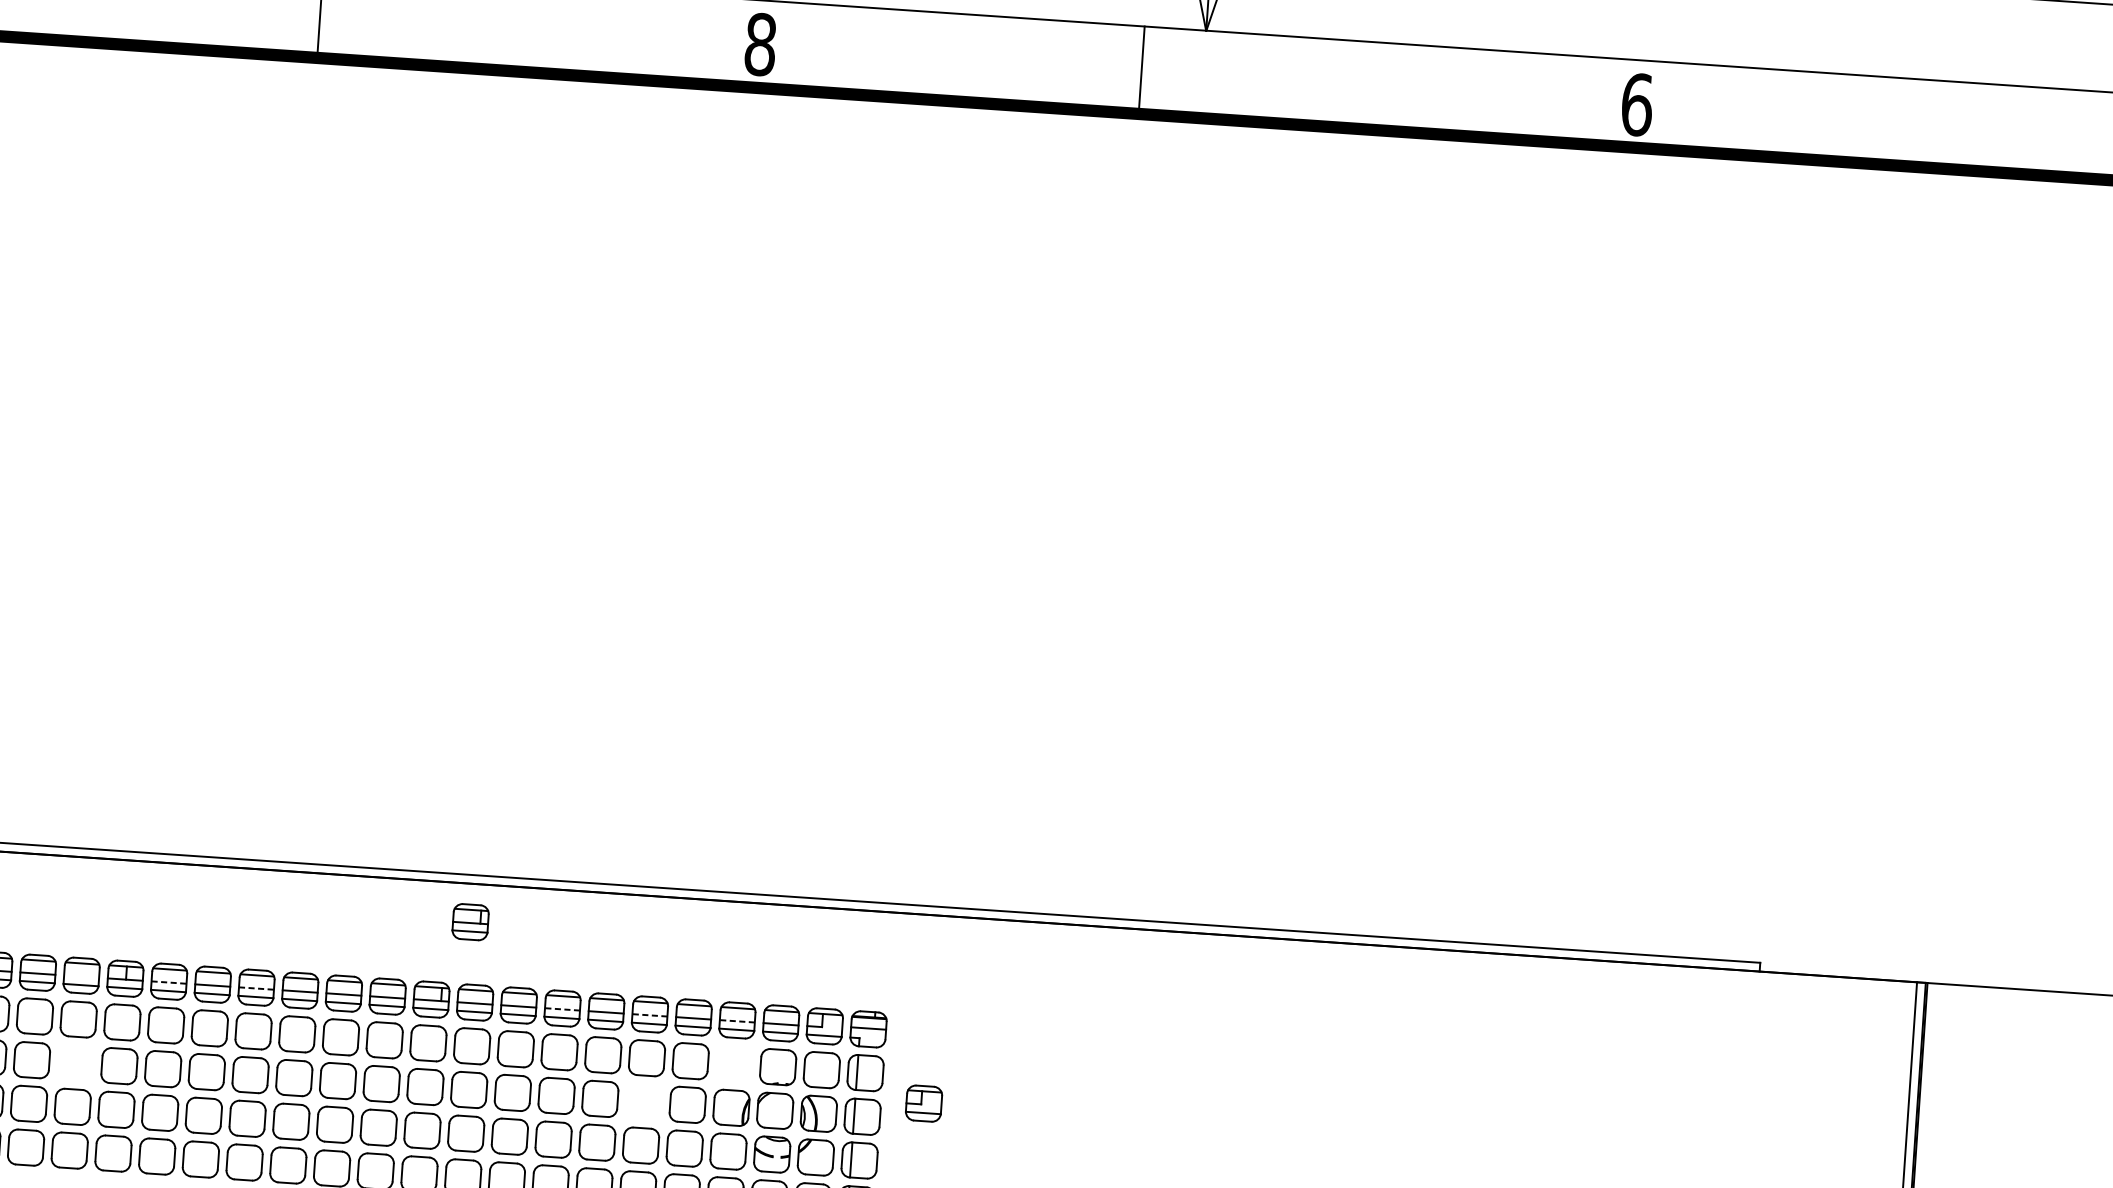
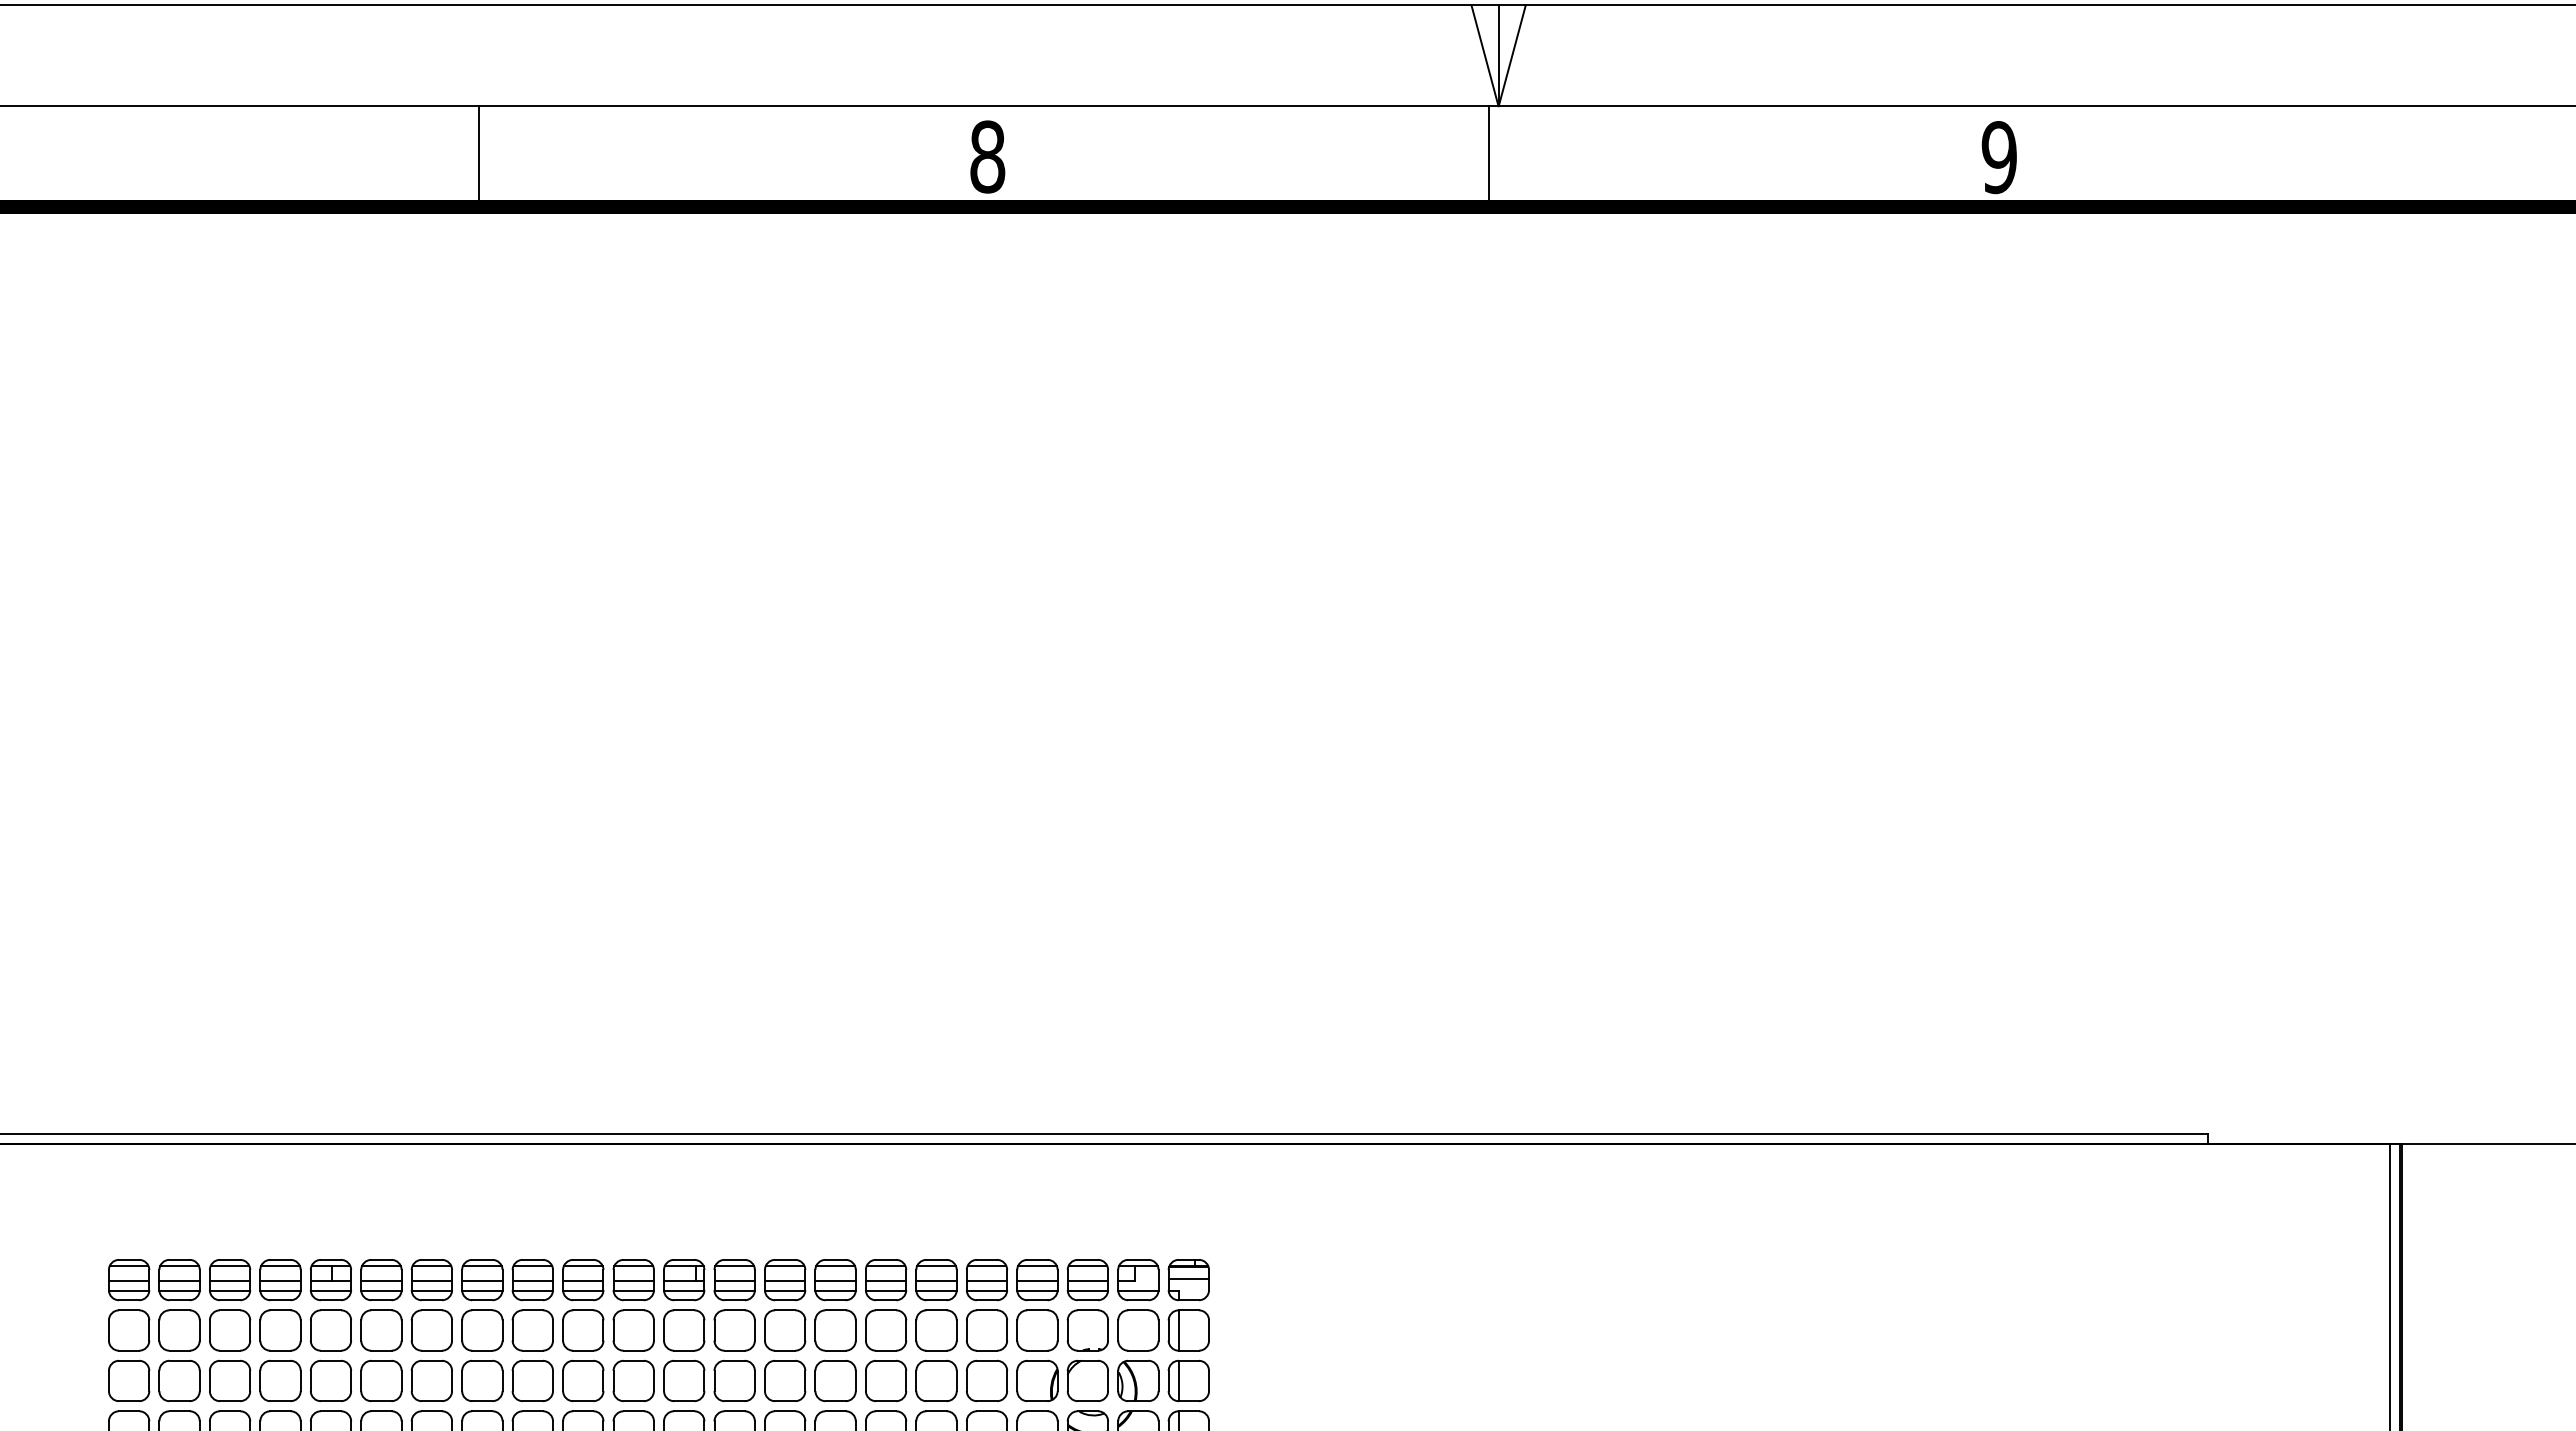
line: (1141, 70) -> (1488, 156), moved
text: (1637, 104) -> (1999, 157), 6 -> 9
part: (470, 922) -> (723, 1188), removed
line: (81, 976) -> (280, 1281), added
line: (169, 982) -> (381, 1281), dashed -> solid
line: (256, 988) -> (482, 1281), dashed -> solid
line: (562, 1009) -> (835, 1281), dashed -> solid
line: (649, 1015) -> (936, 1281), dashed -> solid
line: (736, 1021) -> (1036, 1281), dashed -> solid
part: (75, 1062) -> (280, 1380), added
part: (734, 1064) -> (1037, 1330), added
part: (644, 1101) -> (936, 1380), added
part: (924, 1104) -> (1258, 1361), removed

